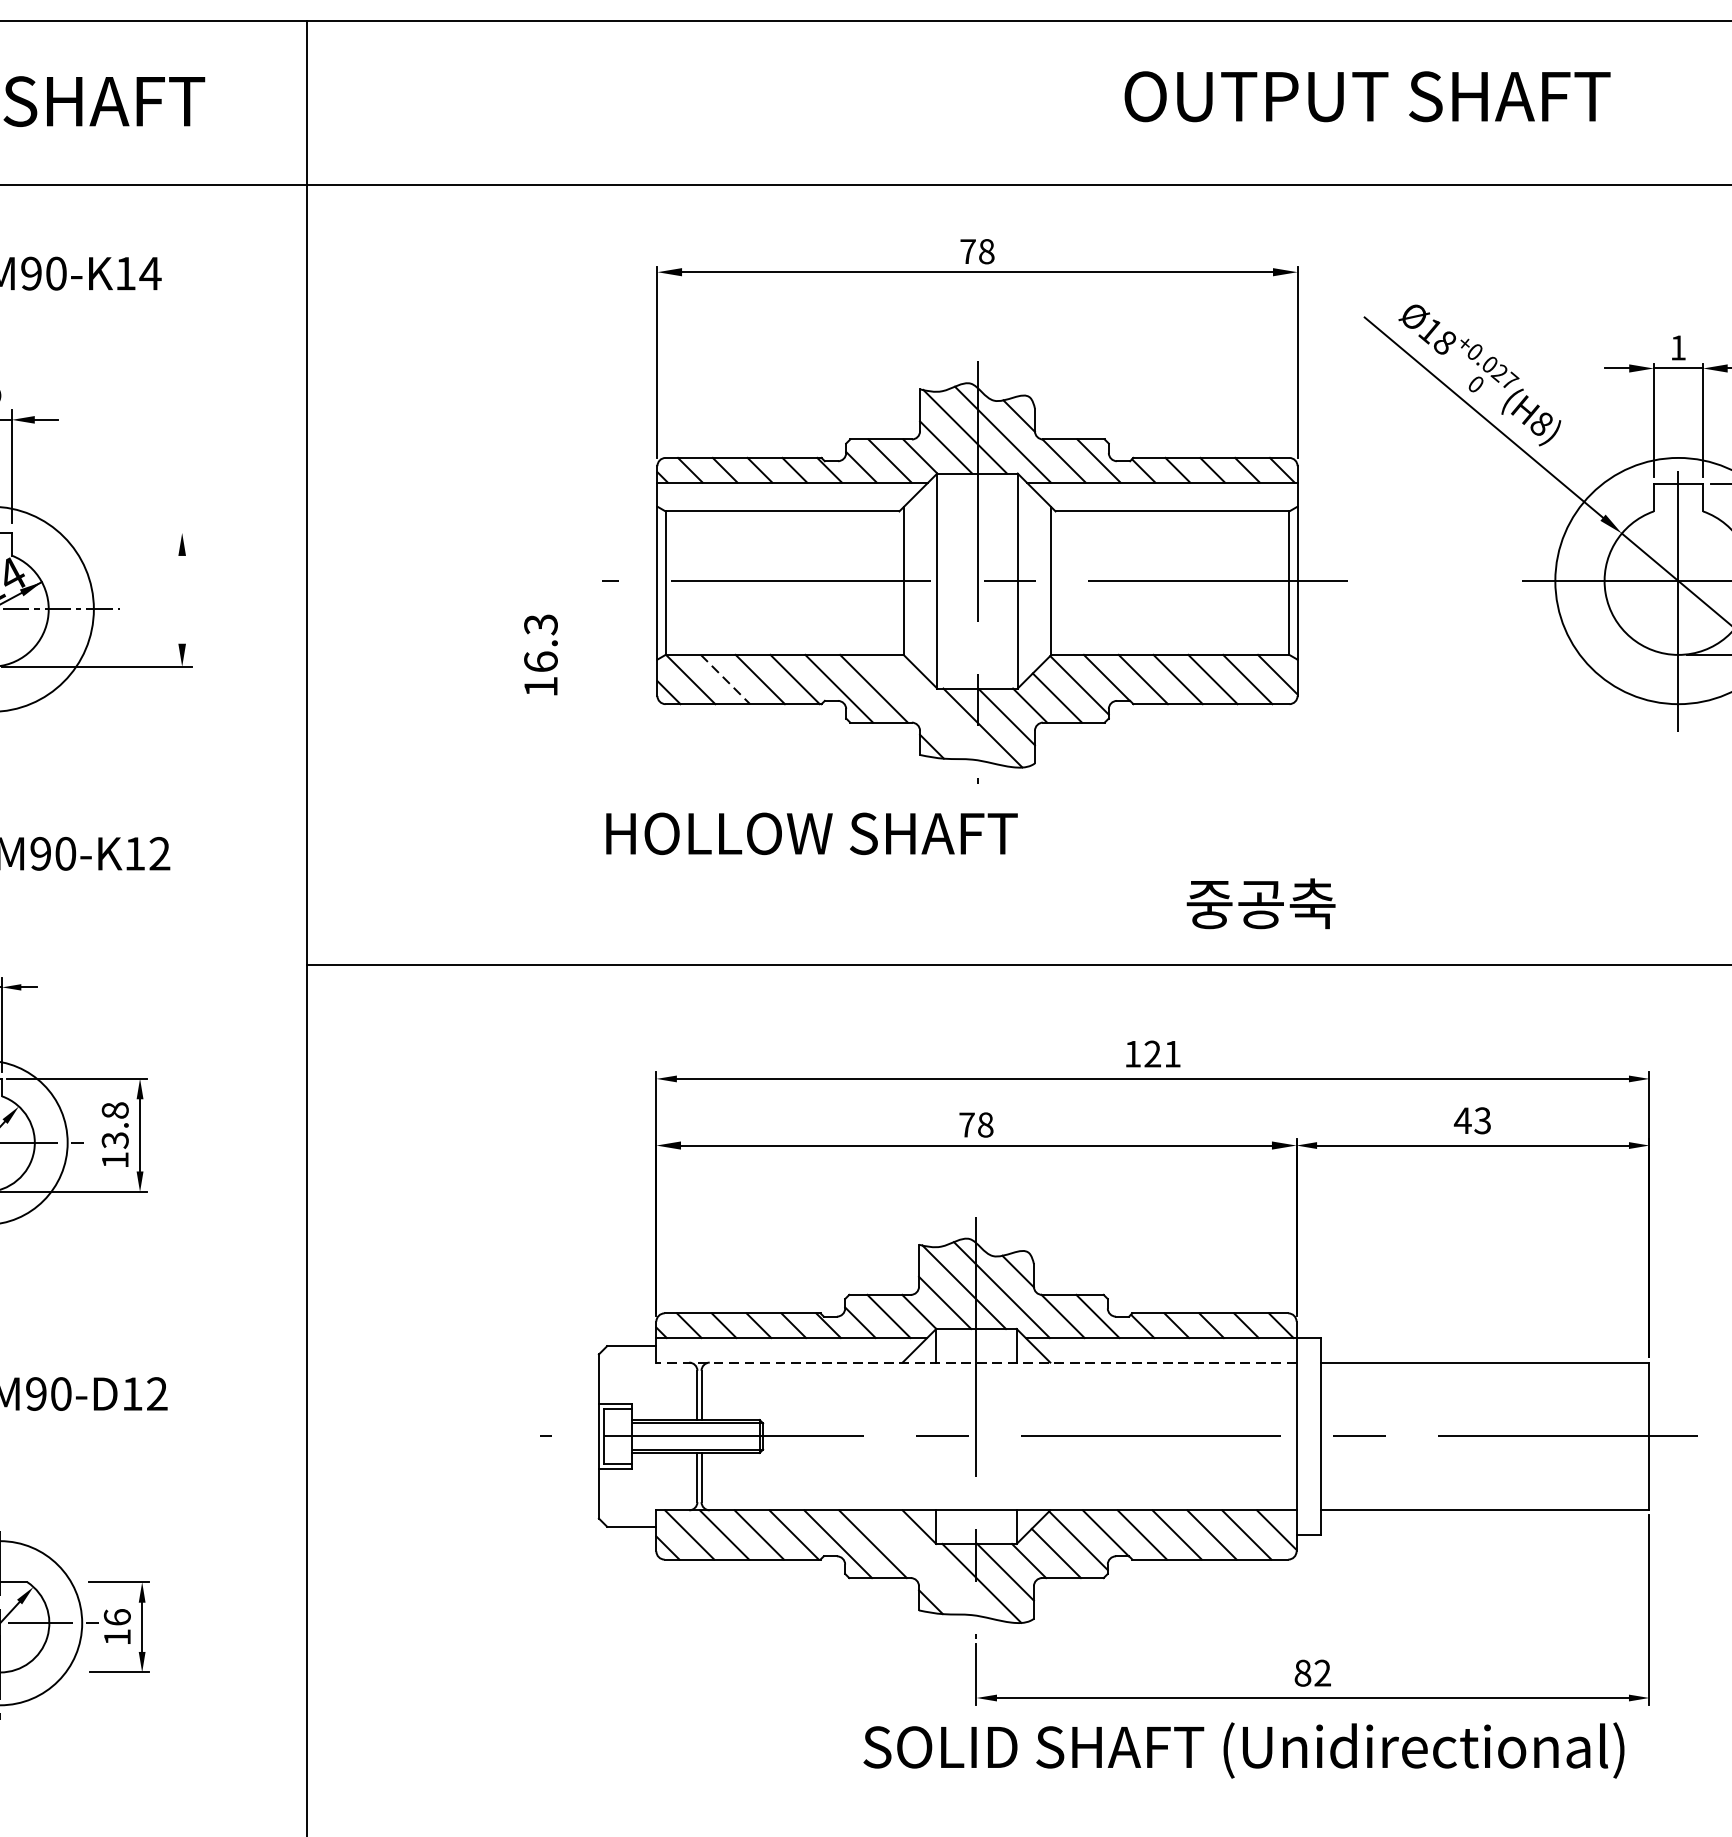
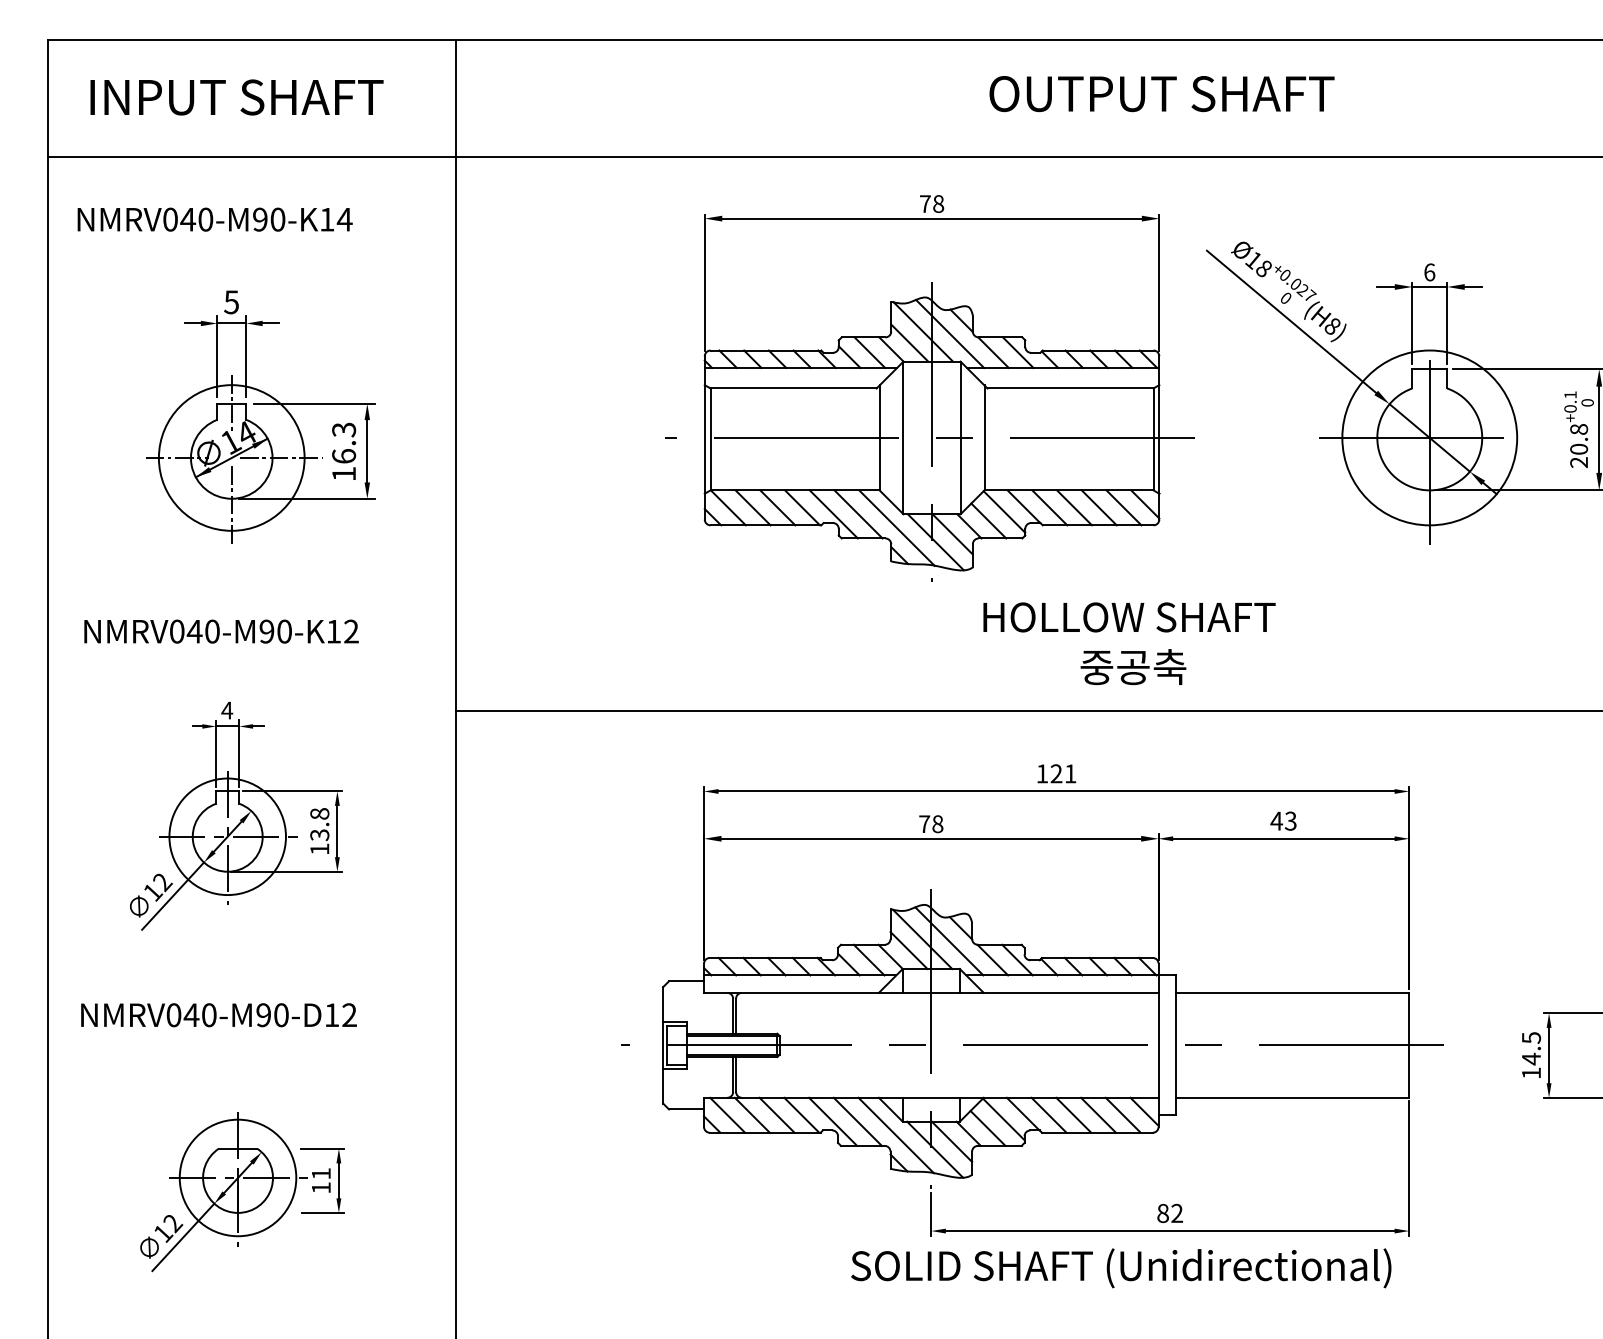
text: (1366, 97) -> (1161, 94), moved
text: (1678, 348) -> (1429, 272), 1 -> 6
line: (106, 532) -> (313, 403), added
line: (182, 600) -> (367, 451), added
text: (541, 653) -> (344, 450), moved
line: (726, 679) -> (753, 507), dashed -> solid
line: (927, 707) -> (896, 527), added
text: (811, 833) -> (1129, 617), moved
line: (975, 1362) -> (930, 992), dashed -> solid
line: (927, 1563) -> (896, 1135), added
text: (116, 1616) -> (320, 1173), 16 -> 11

